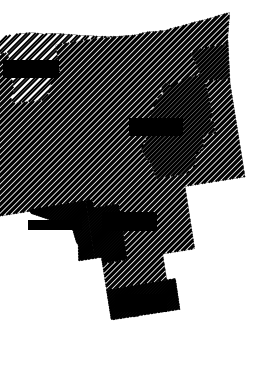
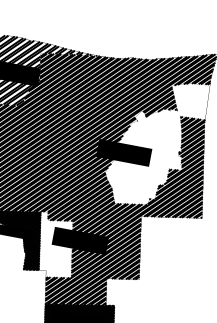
hatch: (185, 111) -> (155, 143), removed
hatch: (106, 231) -> (55, 246), removed

